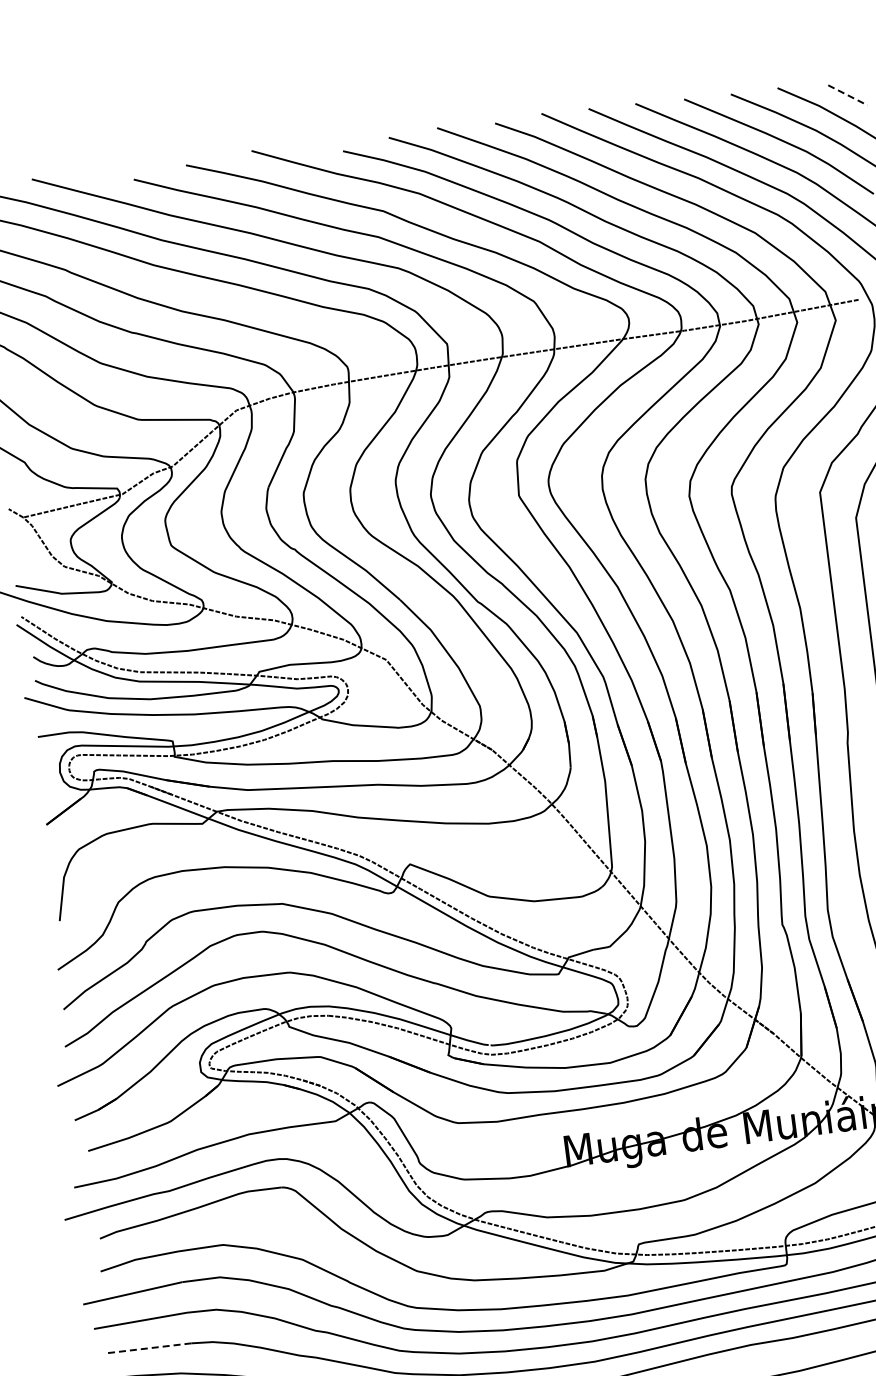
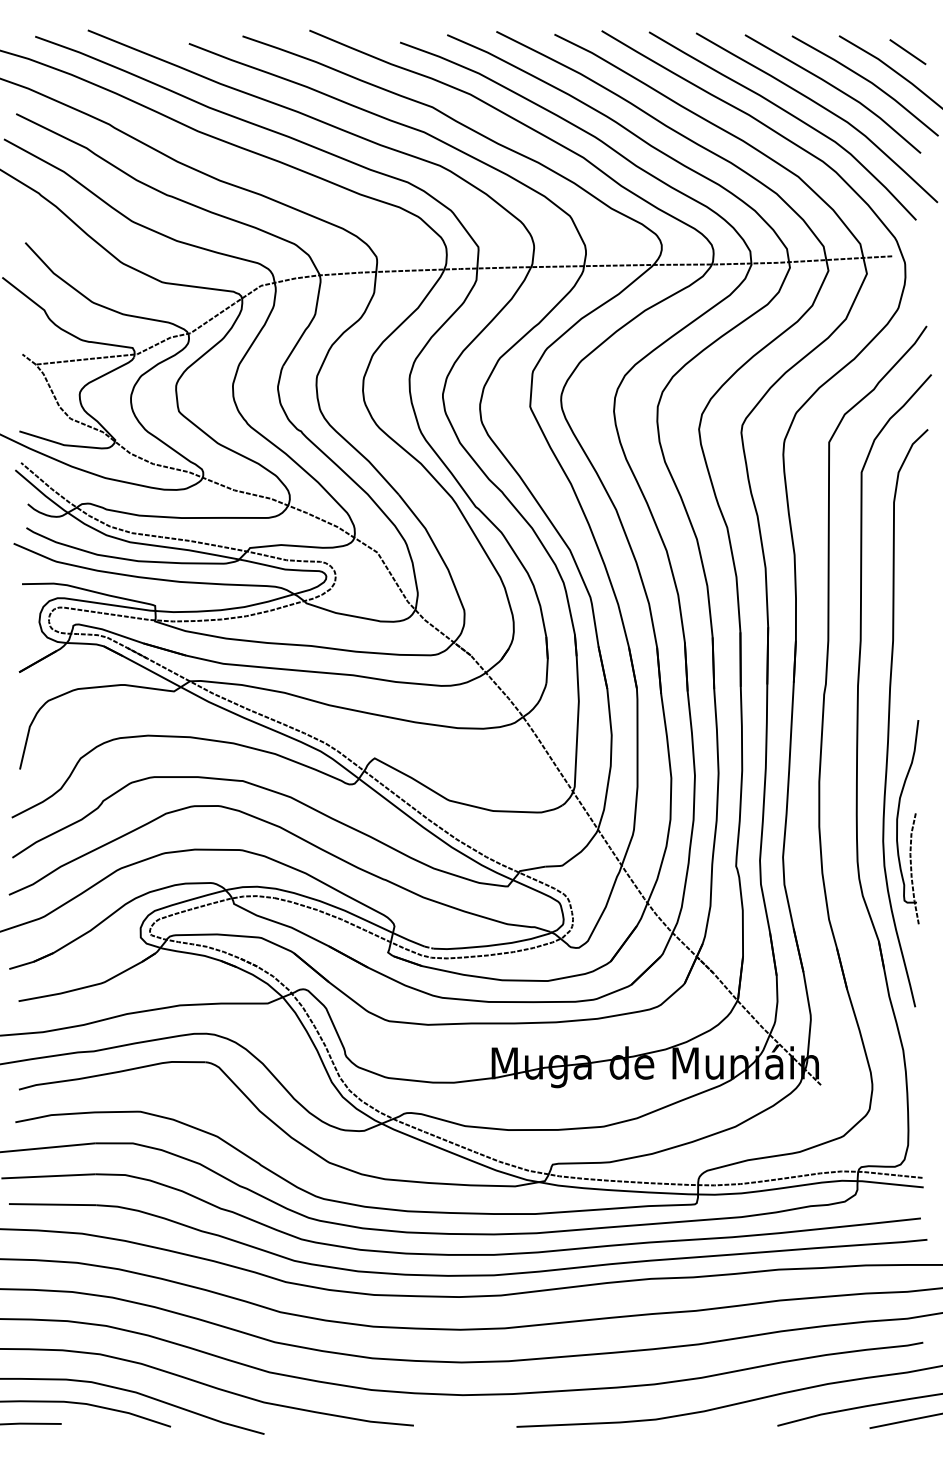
line: (848, 95) -> (908, 52), dashed -> solid
line: (148, 1348) -> (52, 1204), dashed -> solid

